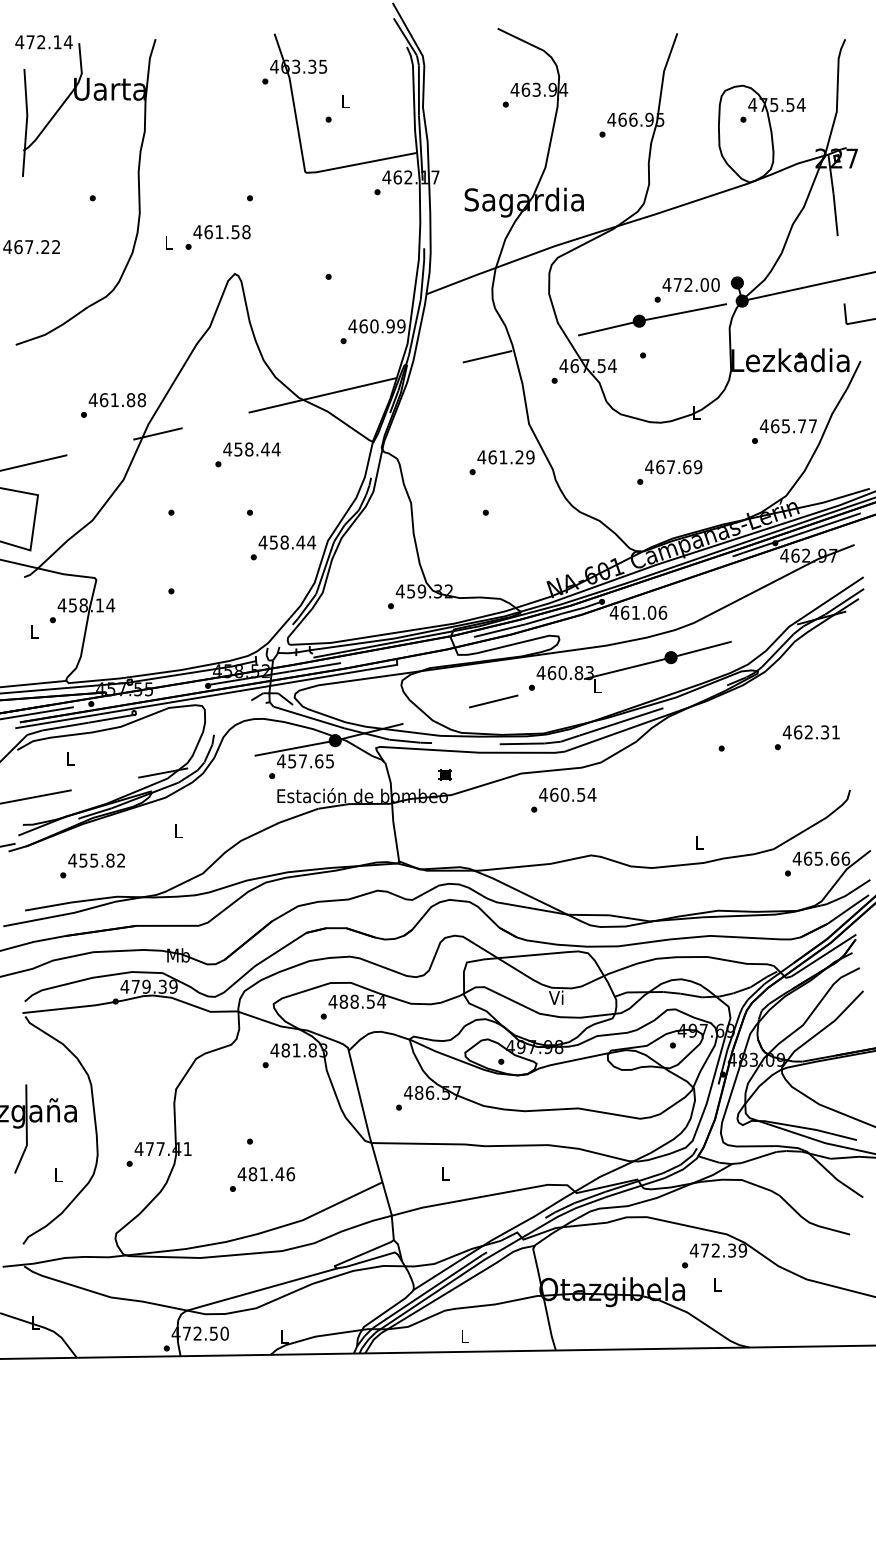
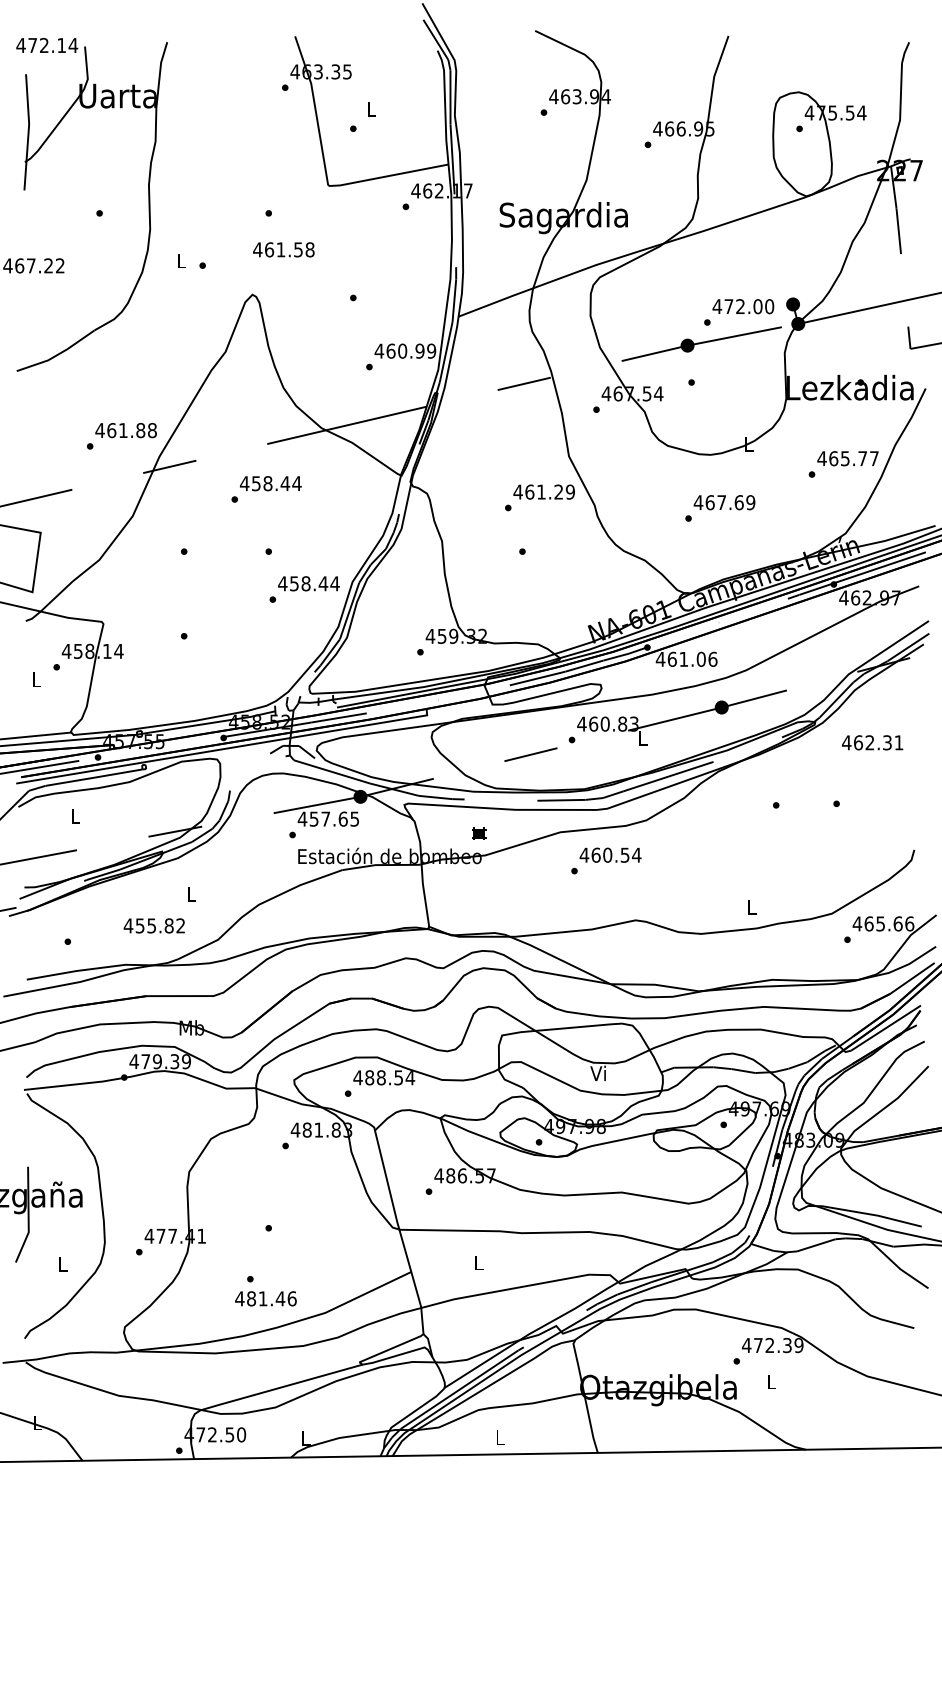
text: (221, 232) -> (283, 250), moved
text: (810, 732) -> (871, 742), moved
text: (96, 860) -> (154, 925), moved
text: (266, 1174) -> (266, 1299), moved

